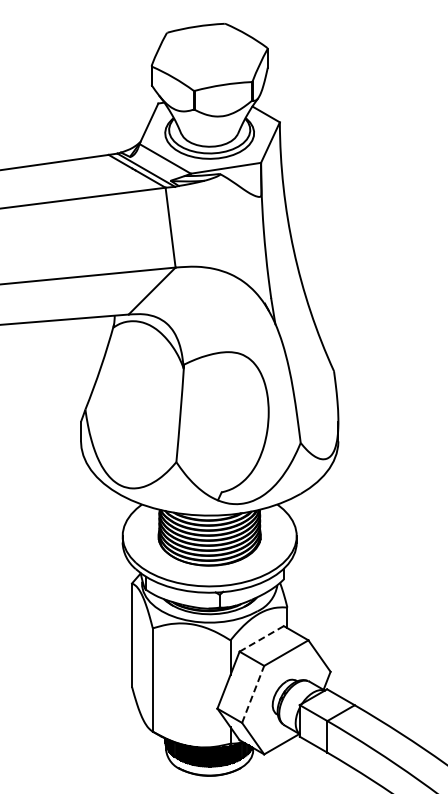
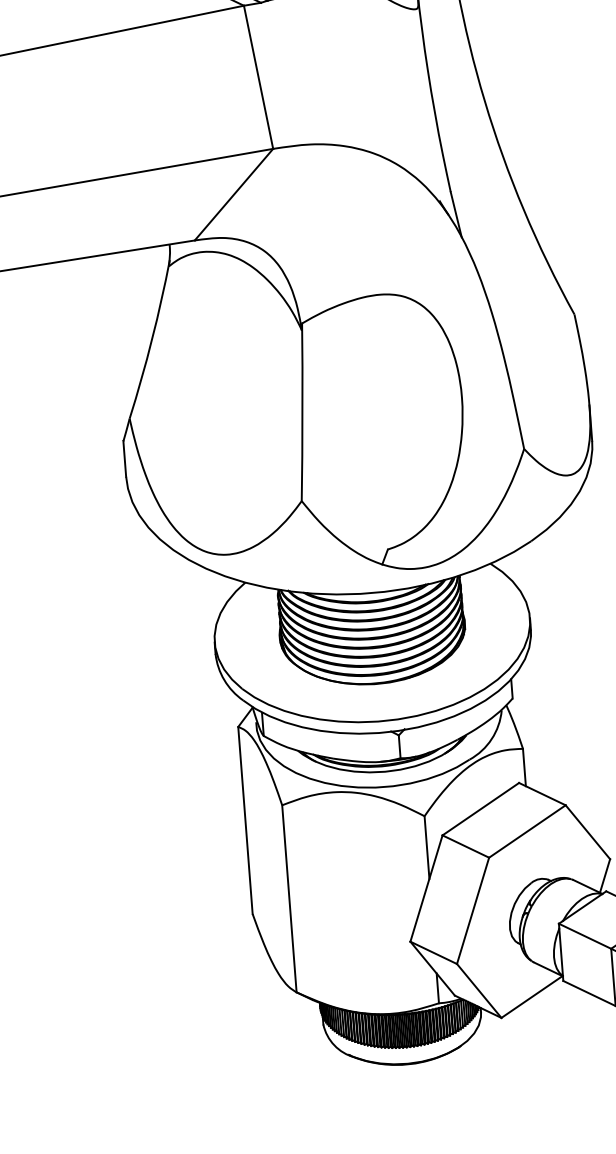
line: (261, 638) -> (480, 808), dashed -> solid
line: (253, 694) -> (473, 911), dashed -> solid

